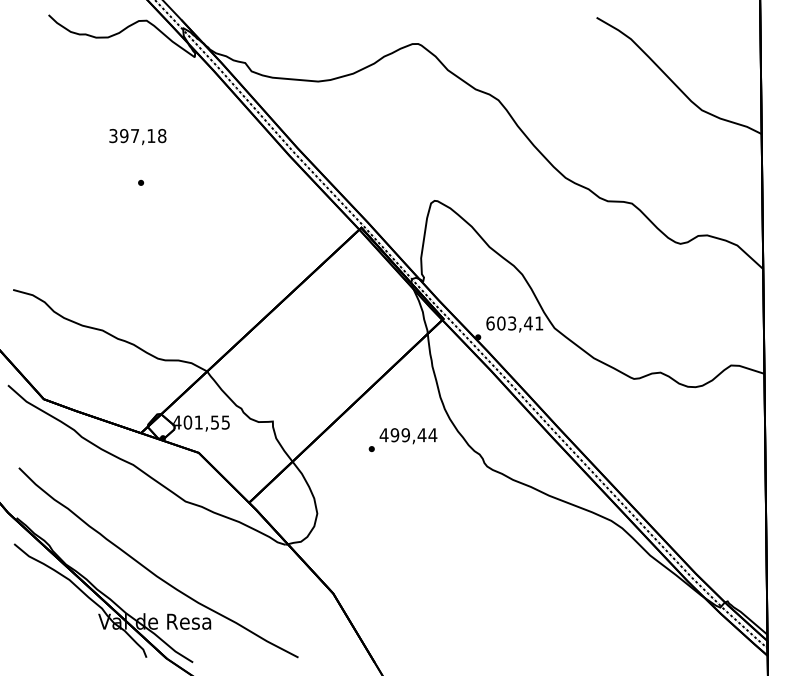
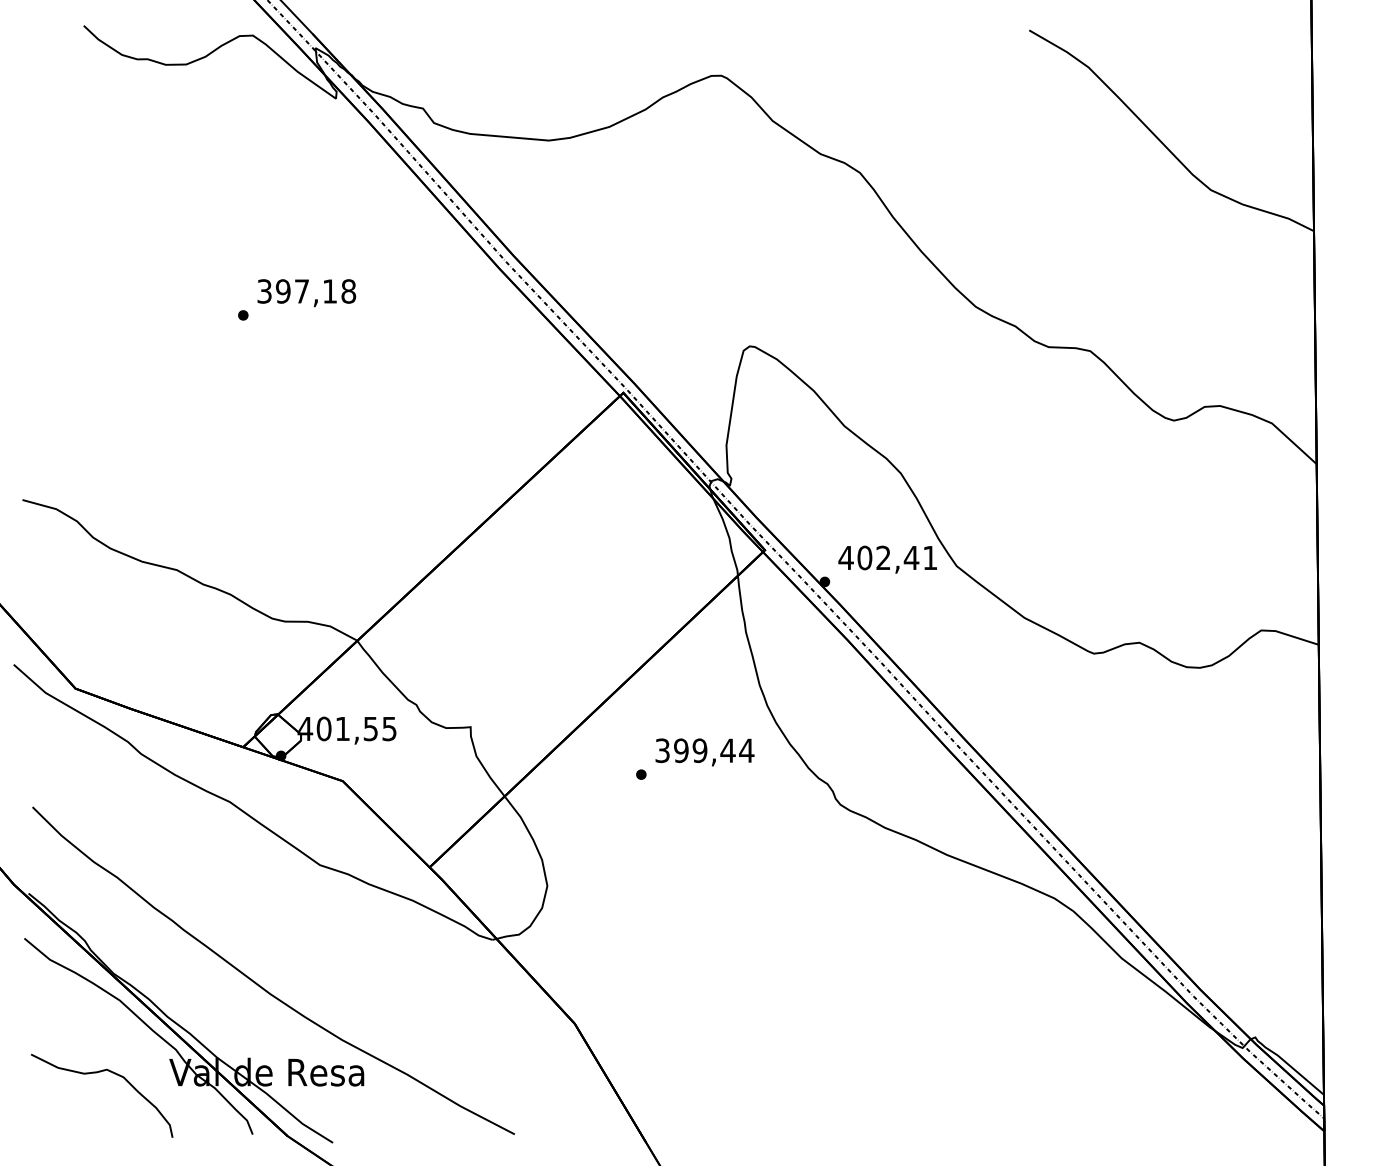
text: (137, 137) -> (306, 294), moved
text: (501, 323) -> (865, 557), 603,41 -> 402,41
text: (383, 435) -> (661, 751), 499,44 -> 399,44
curve: (57, 622) -> (99, 1073), added

